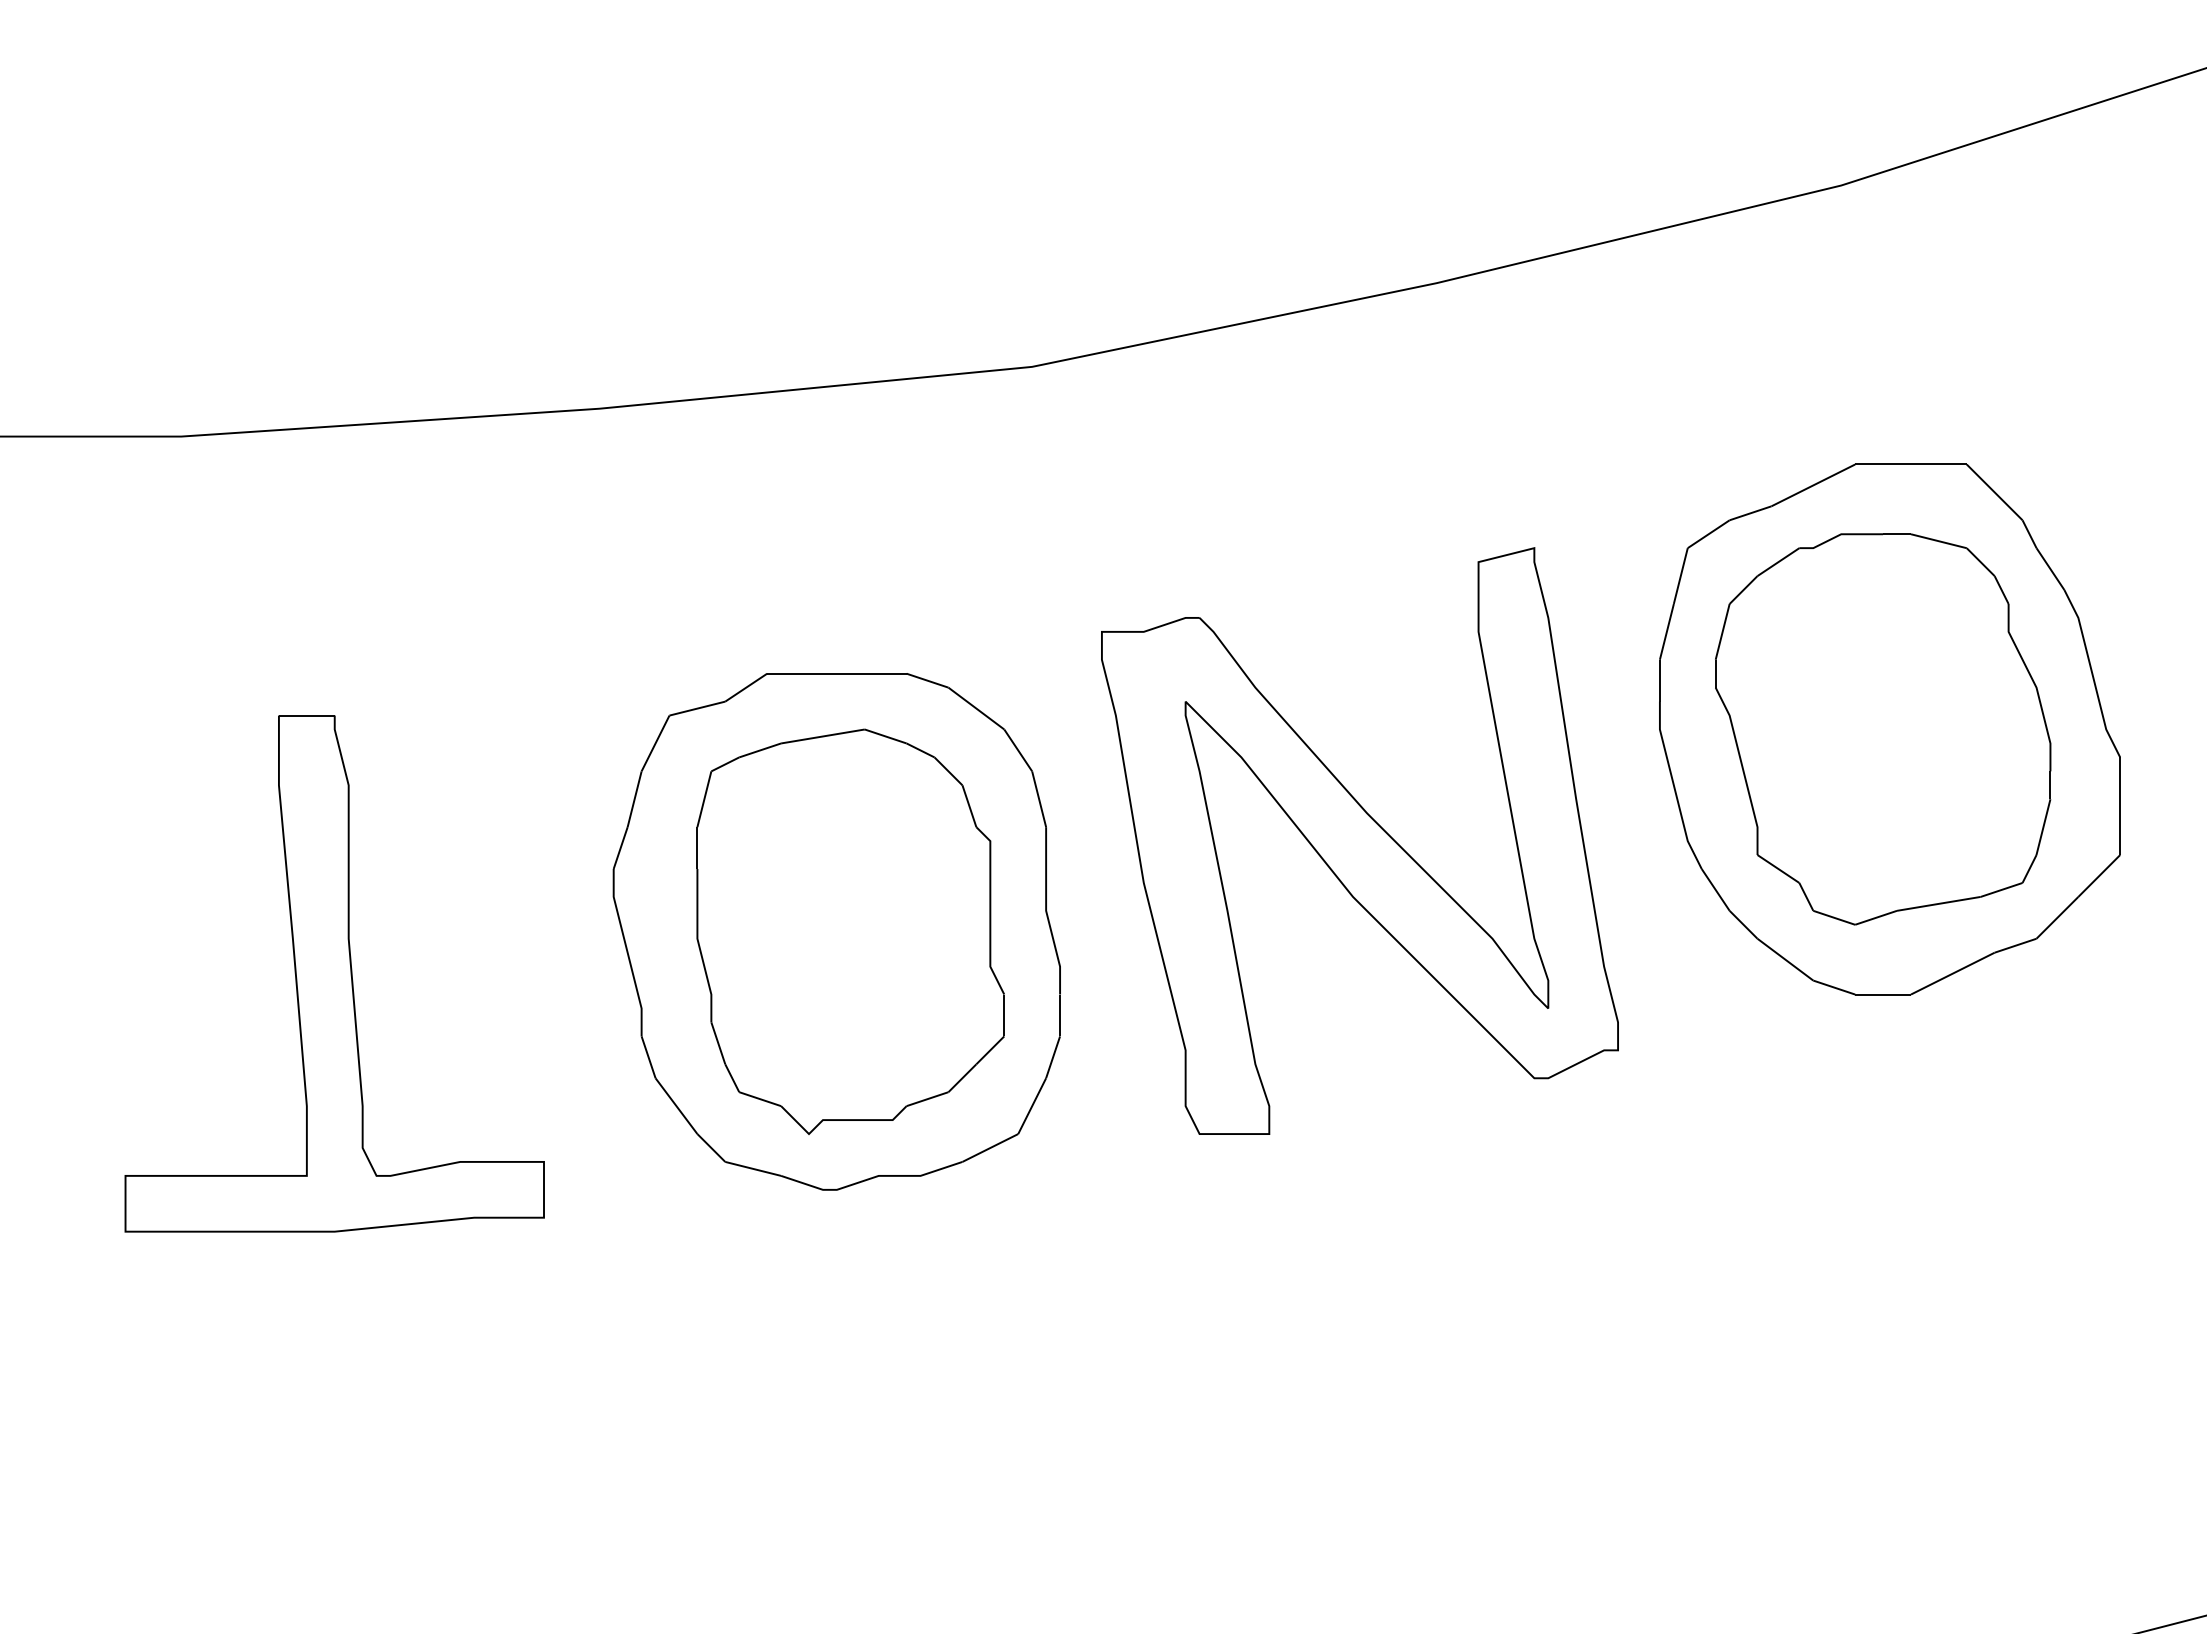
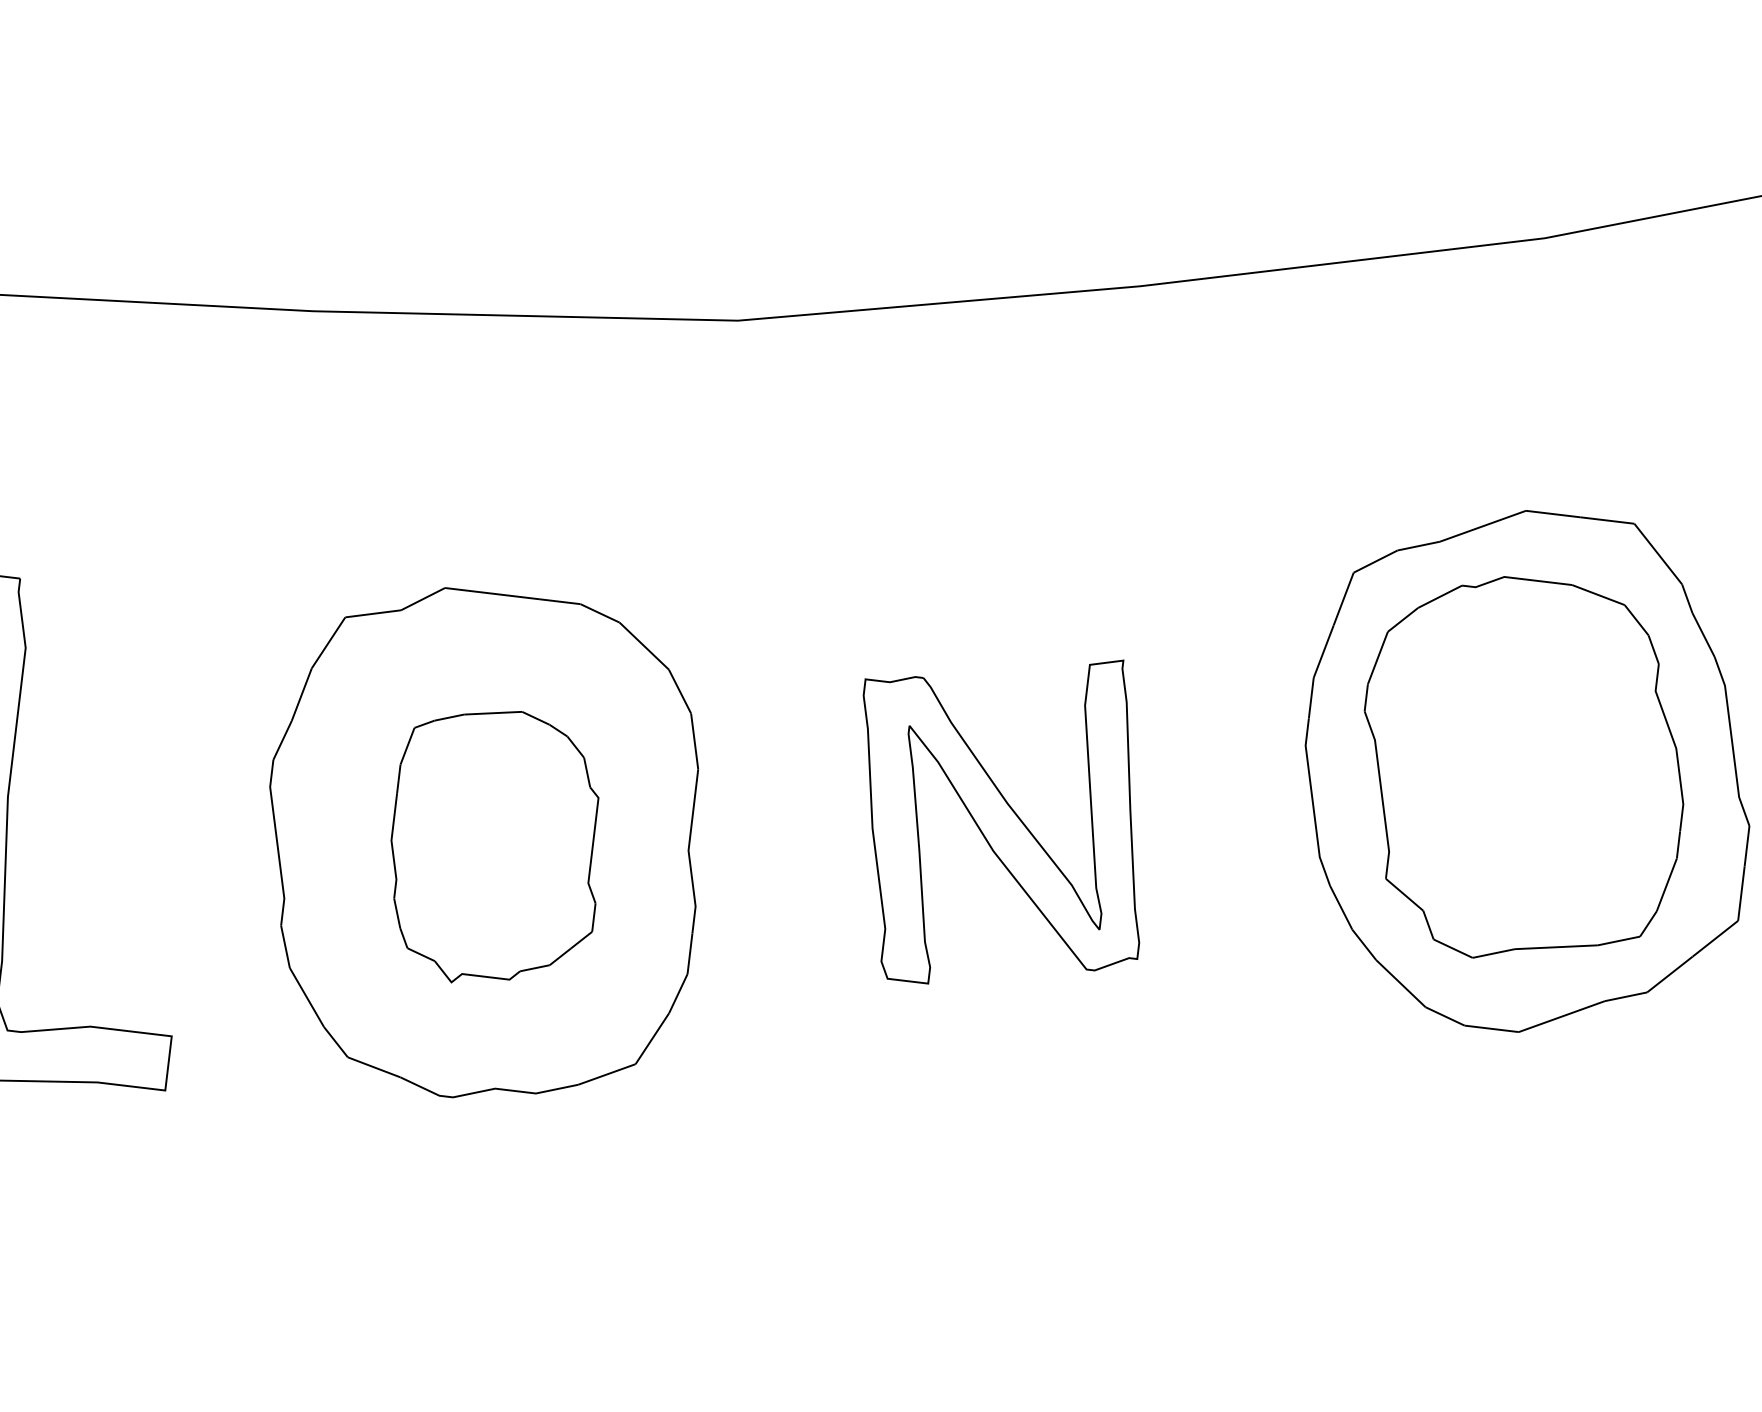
part: (1359, 840) -> (1001, 818), size x0.6
part: (850, 931) -> (496, 848), size x0.7

